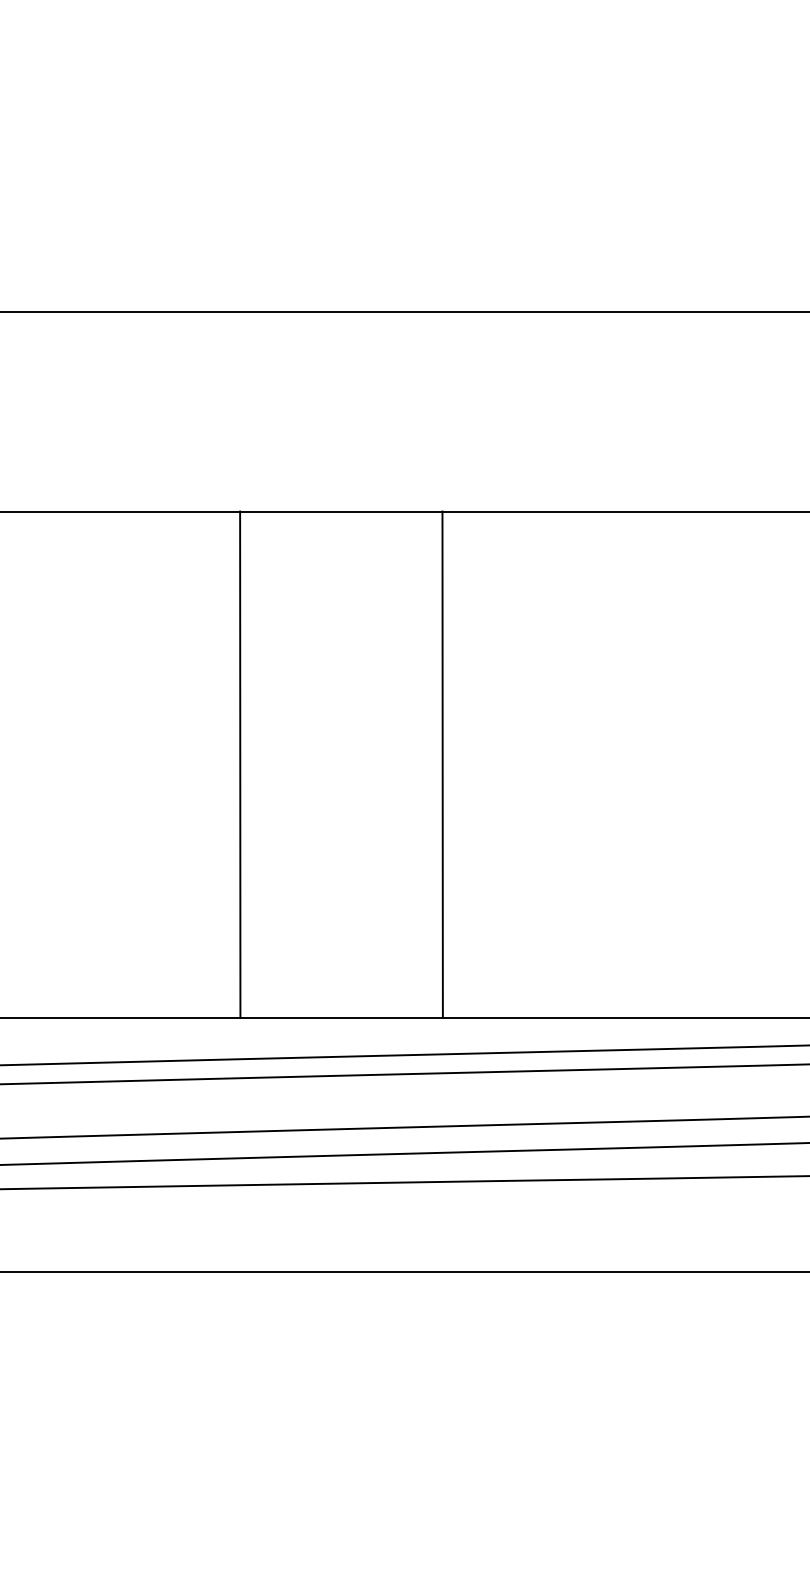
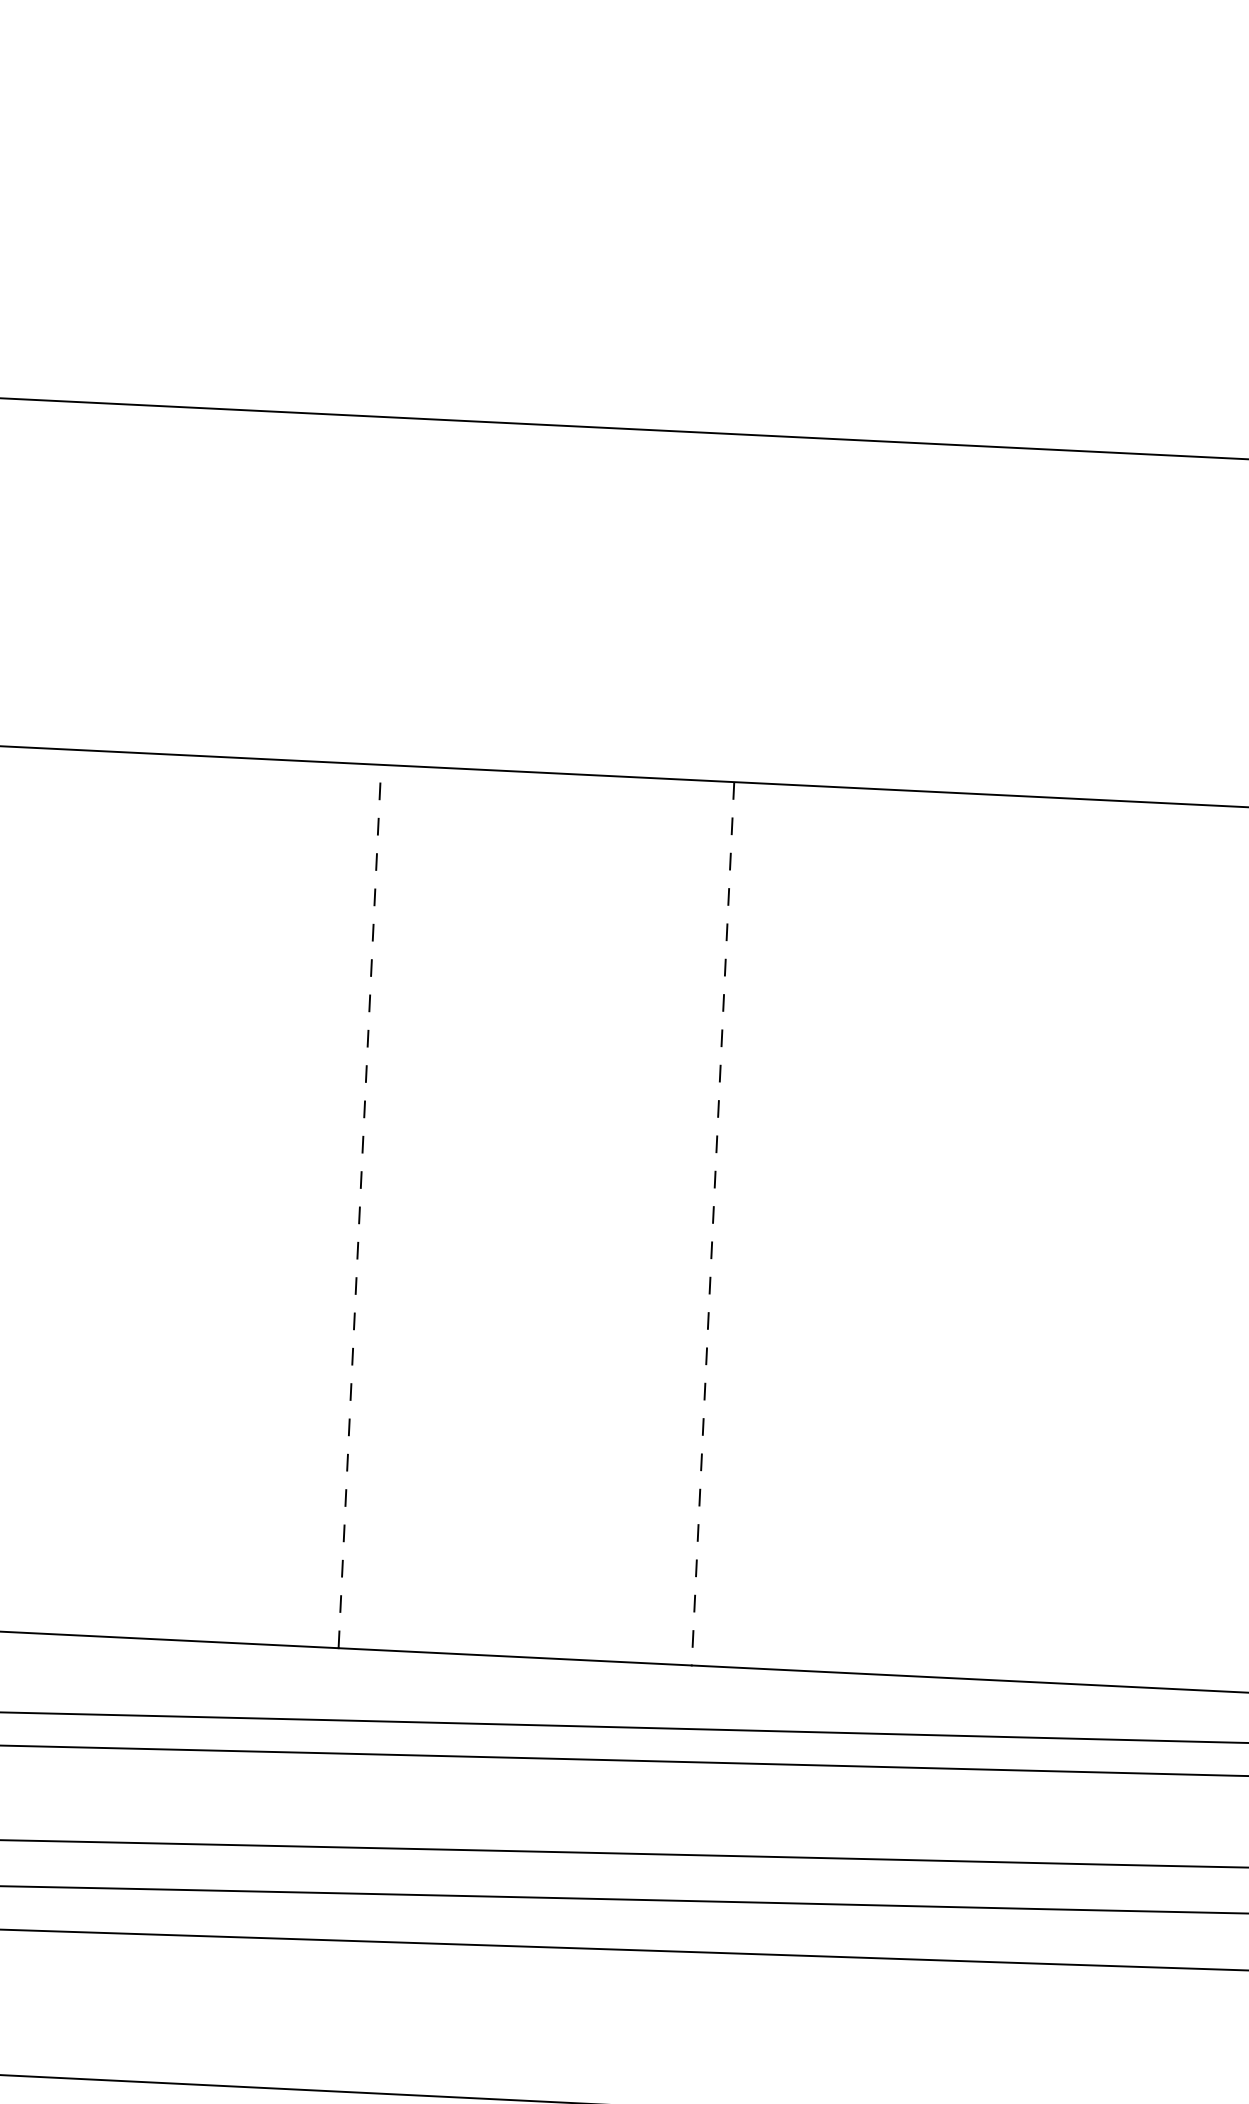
line: (240, 764) -> (360, 1206), solid -> dashed
line: (442, 765) -> (712, 1225), solid -> dashed

